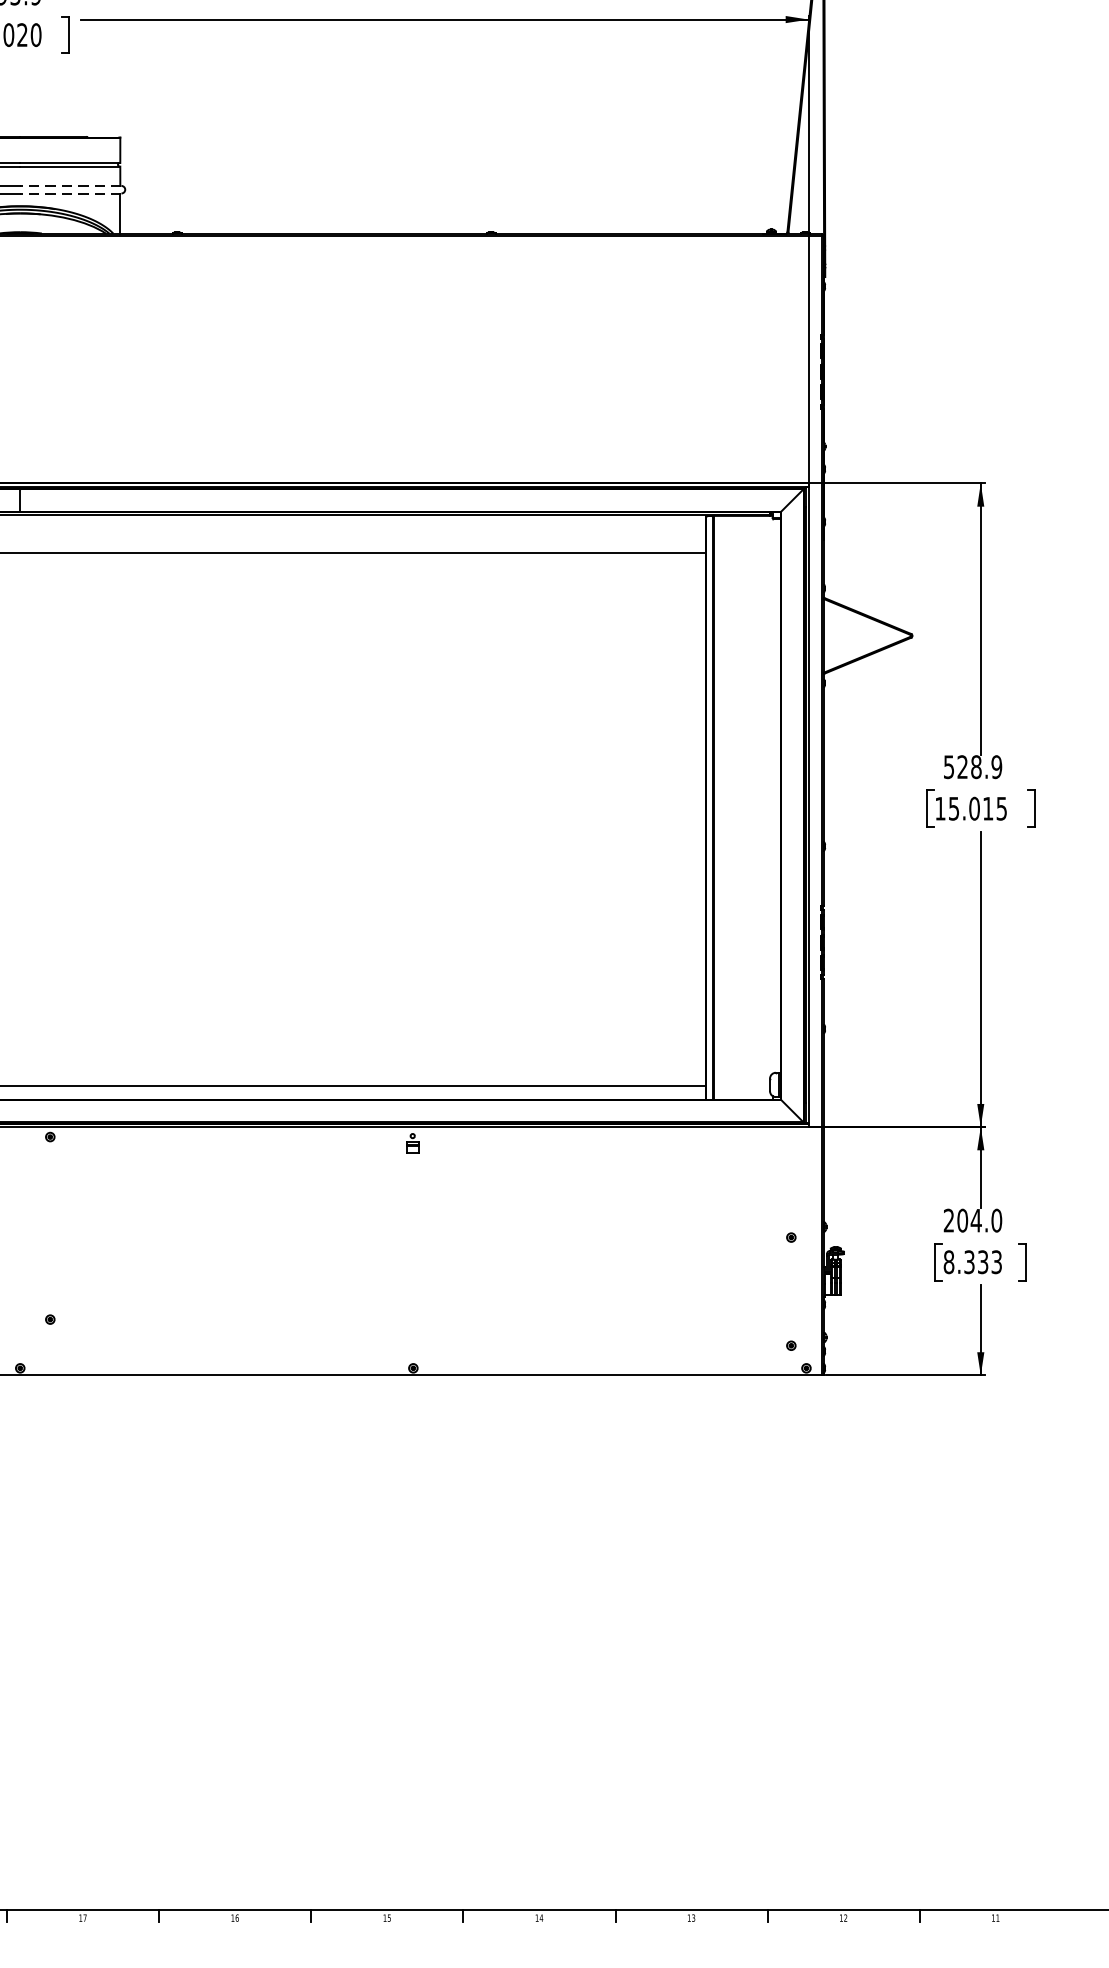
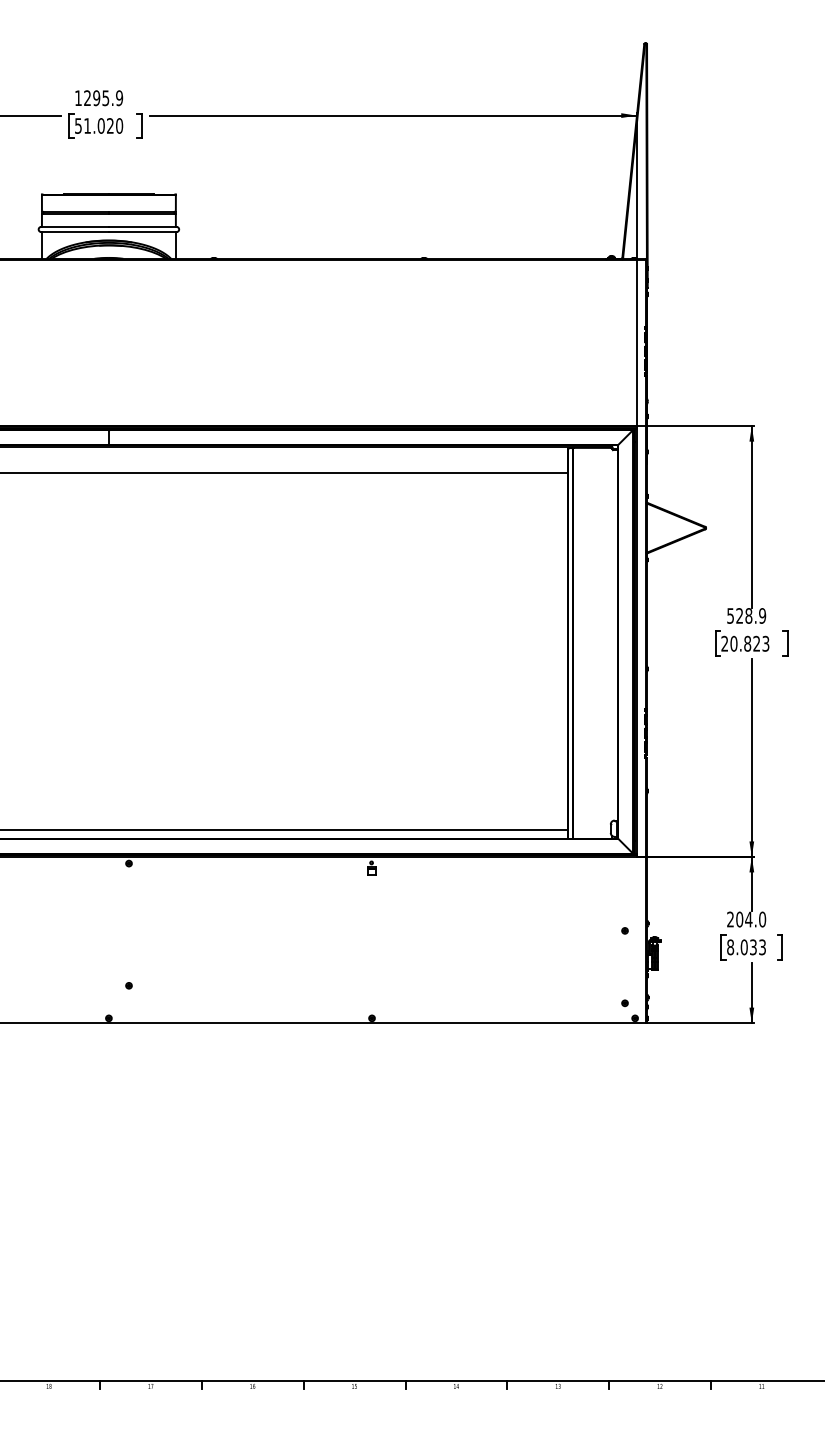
line: (70, 185) -> (142, 226), dashed -> solid
line: (70, 194) -> (142, 232), dashed -> solid
text: (971, 808) -> (745, 643), 15.015 -> 20.823
text: (968, 1262) -> (743, 947), 8.333 -> 8.033

